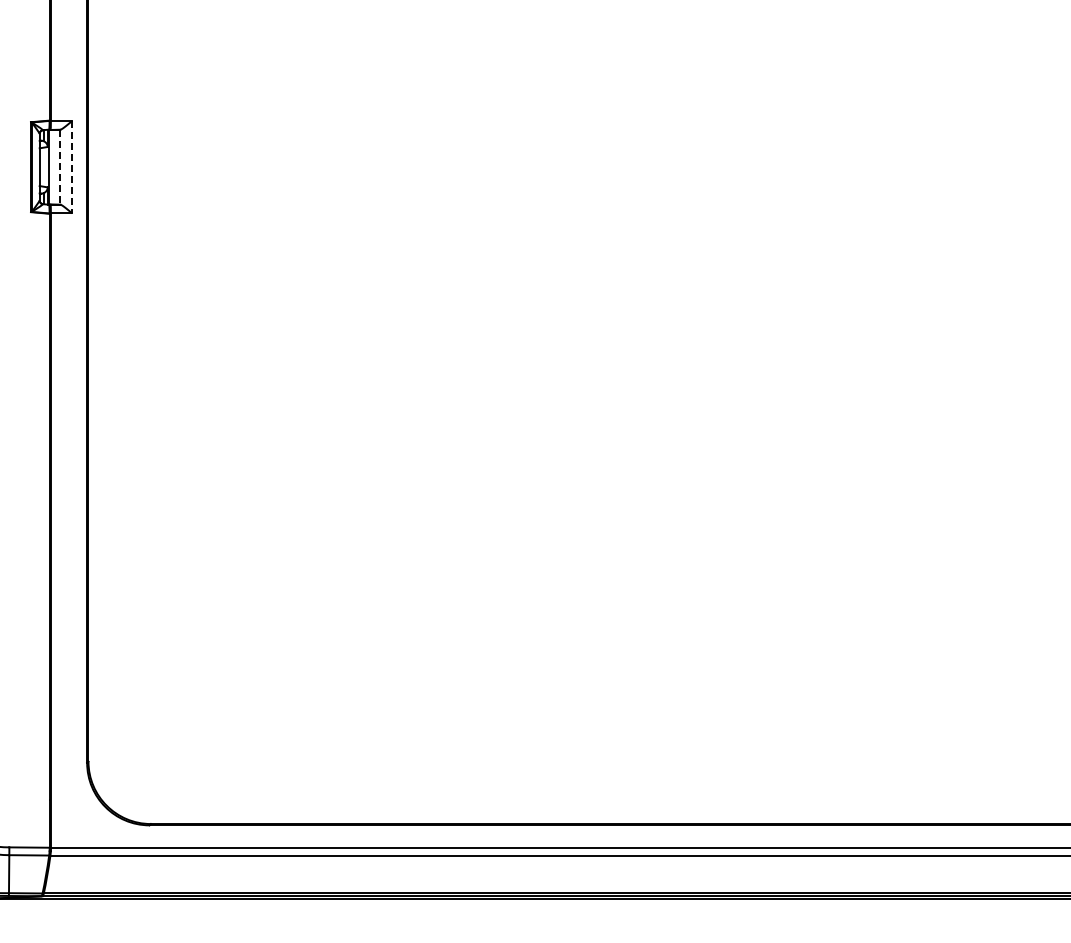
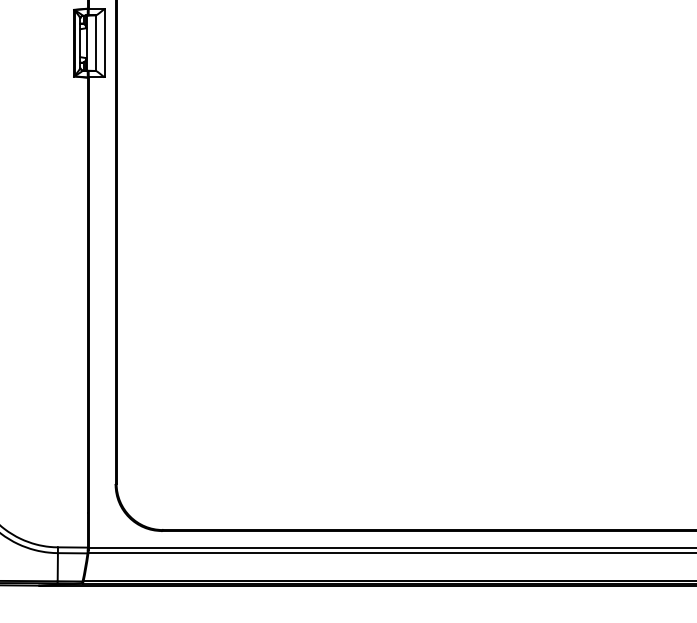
line: (60, 167) -> (95, 43), dashed -> solid
line: (72, 167) -> (104, 43), dashed -> solid

